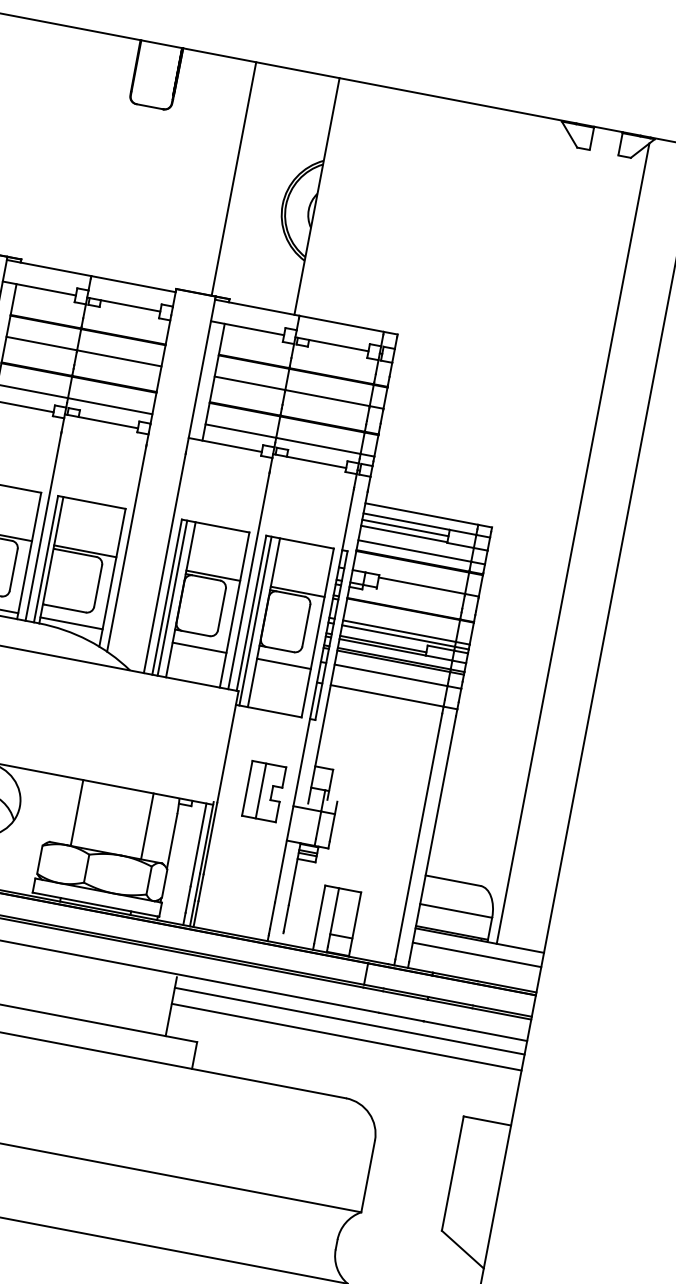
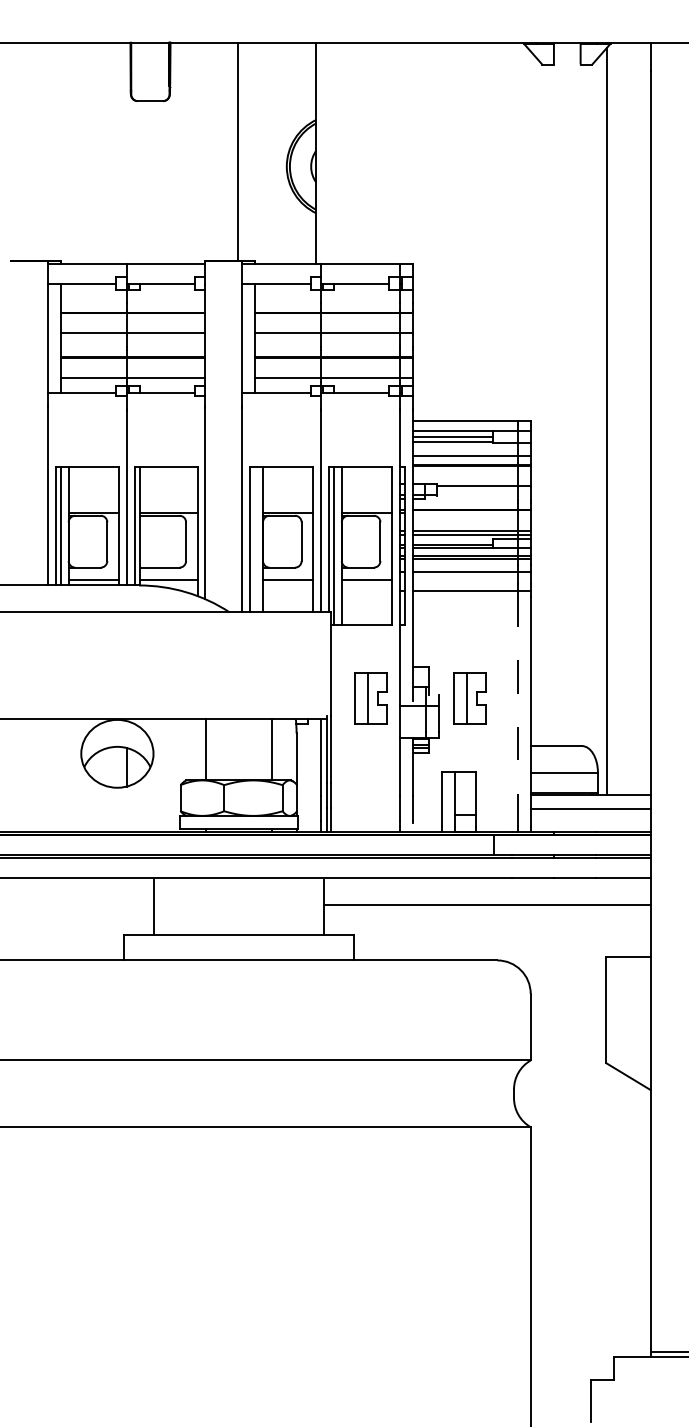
line: (172, 597) -> (255, 539), removed
part: (369, 811) -> (469, 698), added
line: (418, 836) -> (517, 712), solid -> dashed
line: (349, 1021) -> (487, 890), removed

